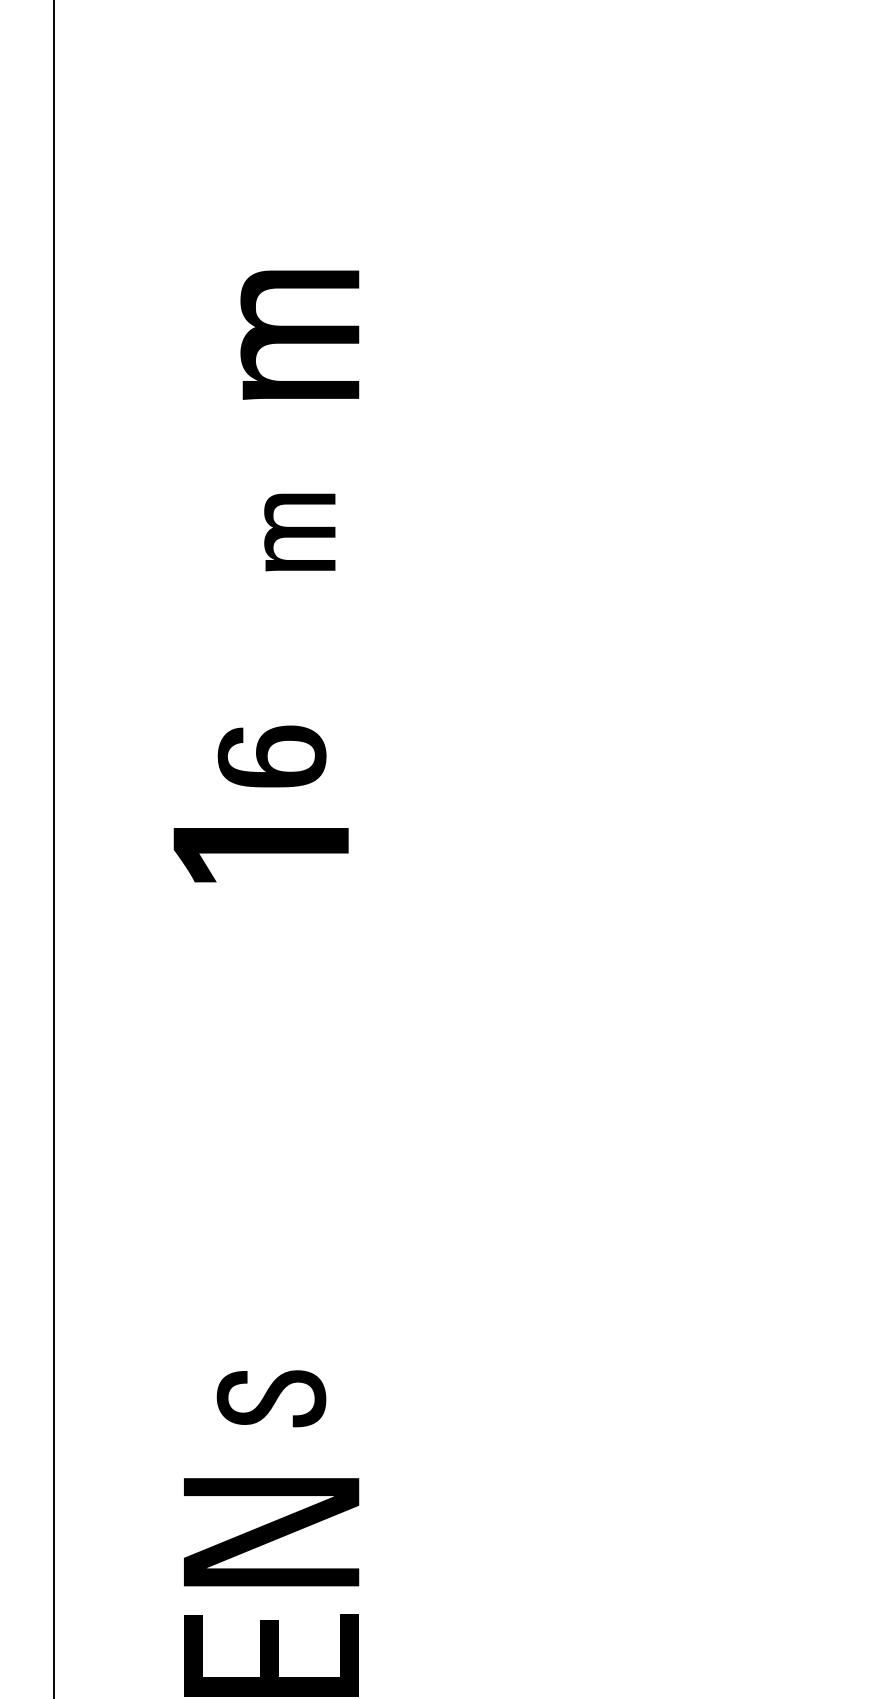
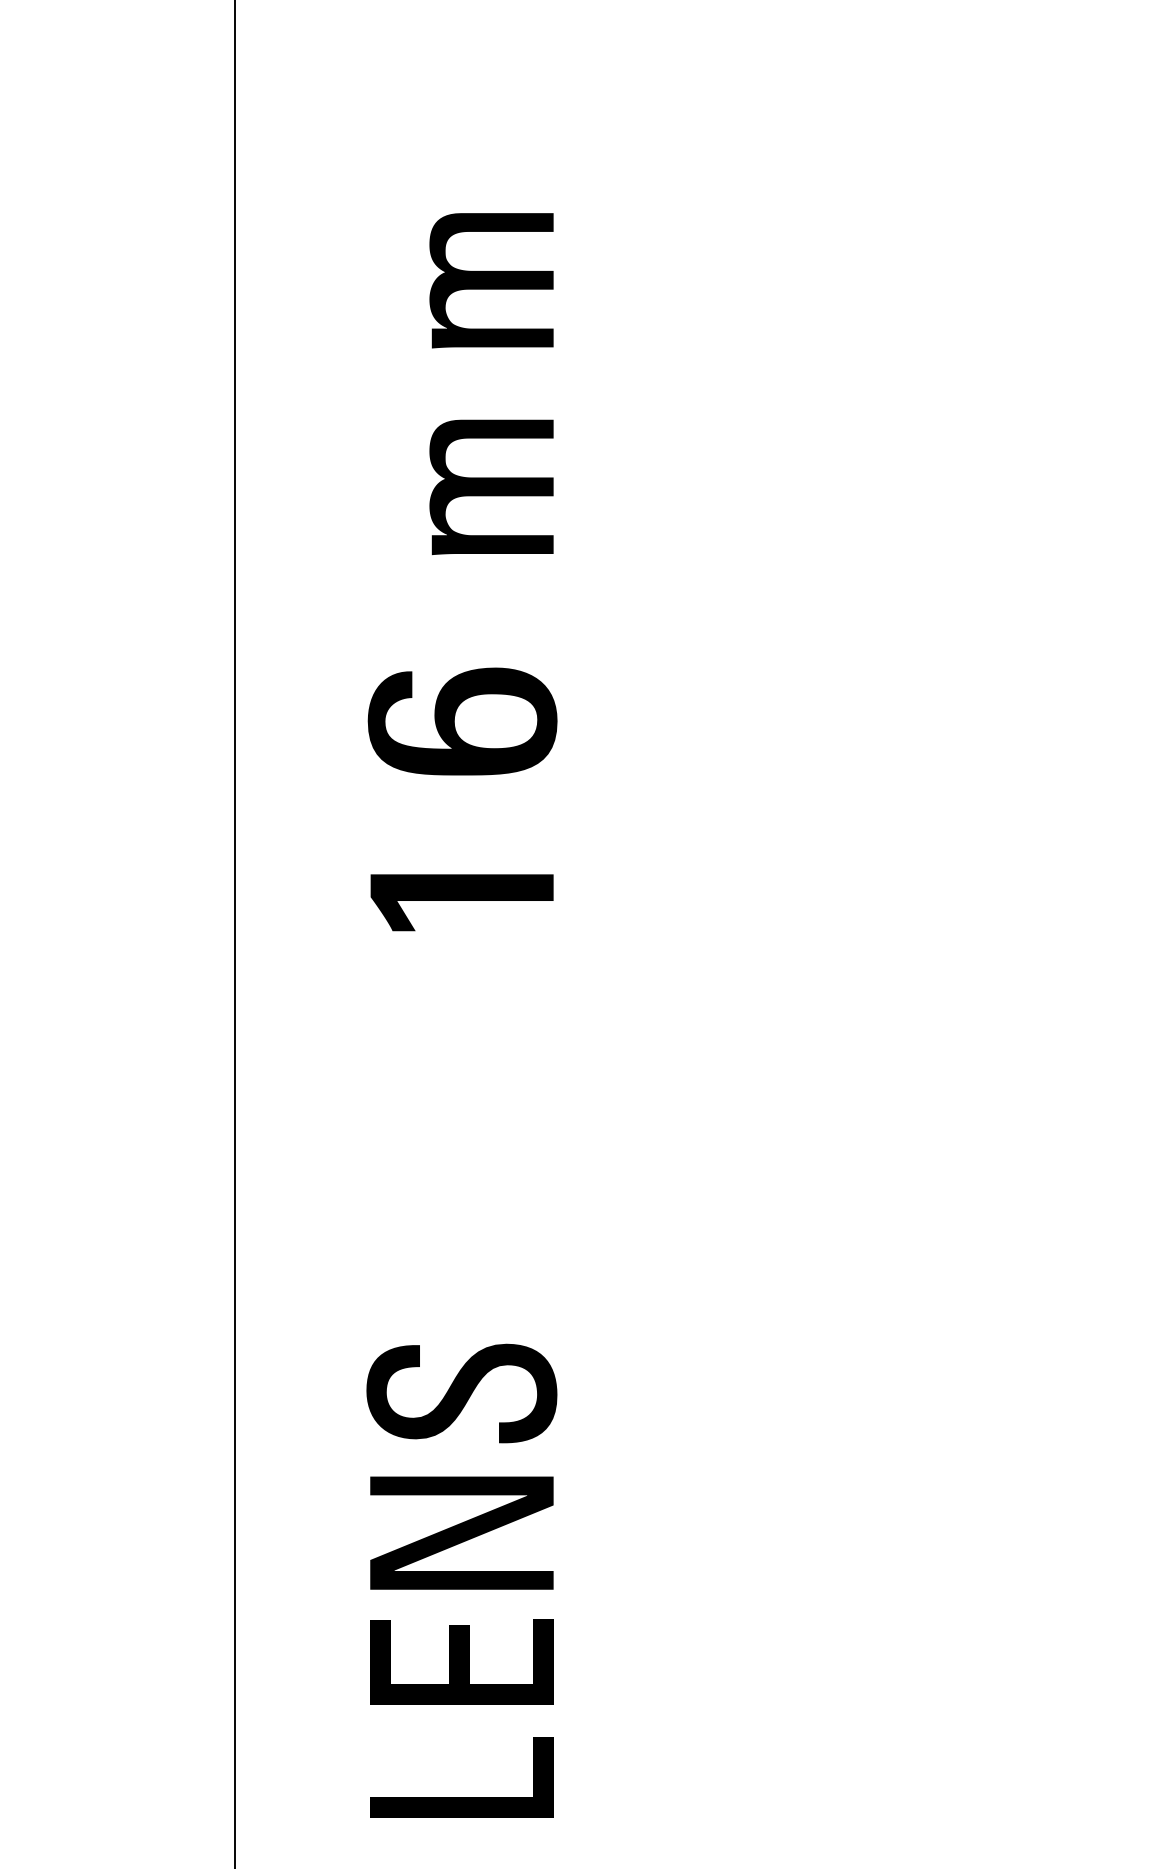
part: (299, 531) -> (491, 486), size x1.67
part: (272, 756) -> (462, 721), size x1.67
part: (260, 854) -> (461, 902), moved
part: (271, 1398) -> (461, 1393), size x1.67

